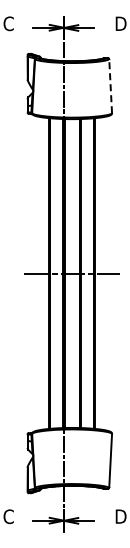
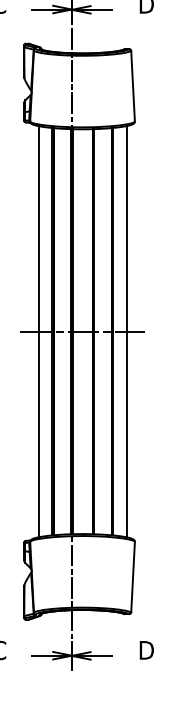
line: (110, 86) -> (132, 86), dashed -> solid
line: (38, 273) -> (38, 331), added
line: (105, 273) -> (126, 331), added

